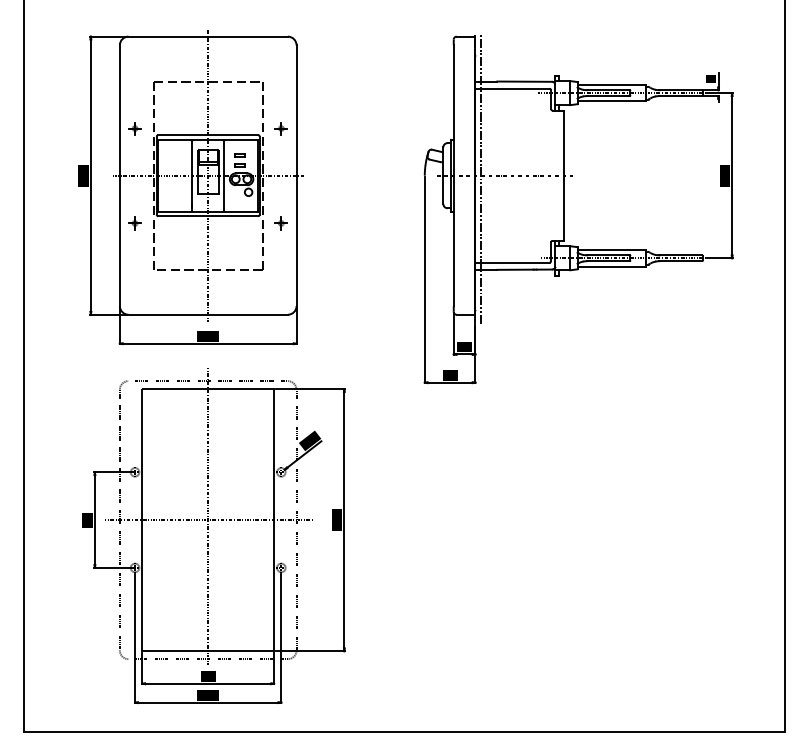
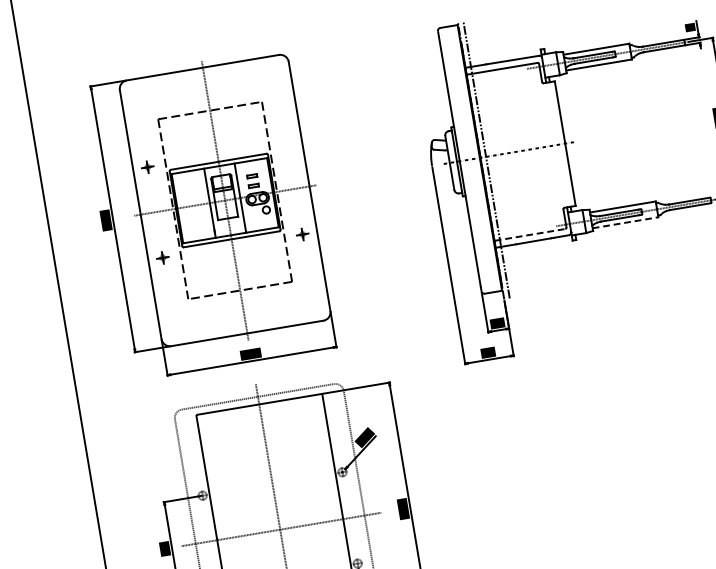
part: (280, 128) -> (286, 143), removed
line: (512, 262) -> (529, 234), solid -> dashed
line: (612, 266) -> (625, 222), solid -> dashed

